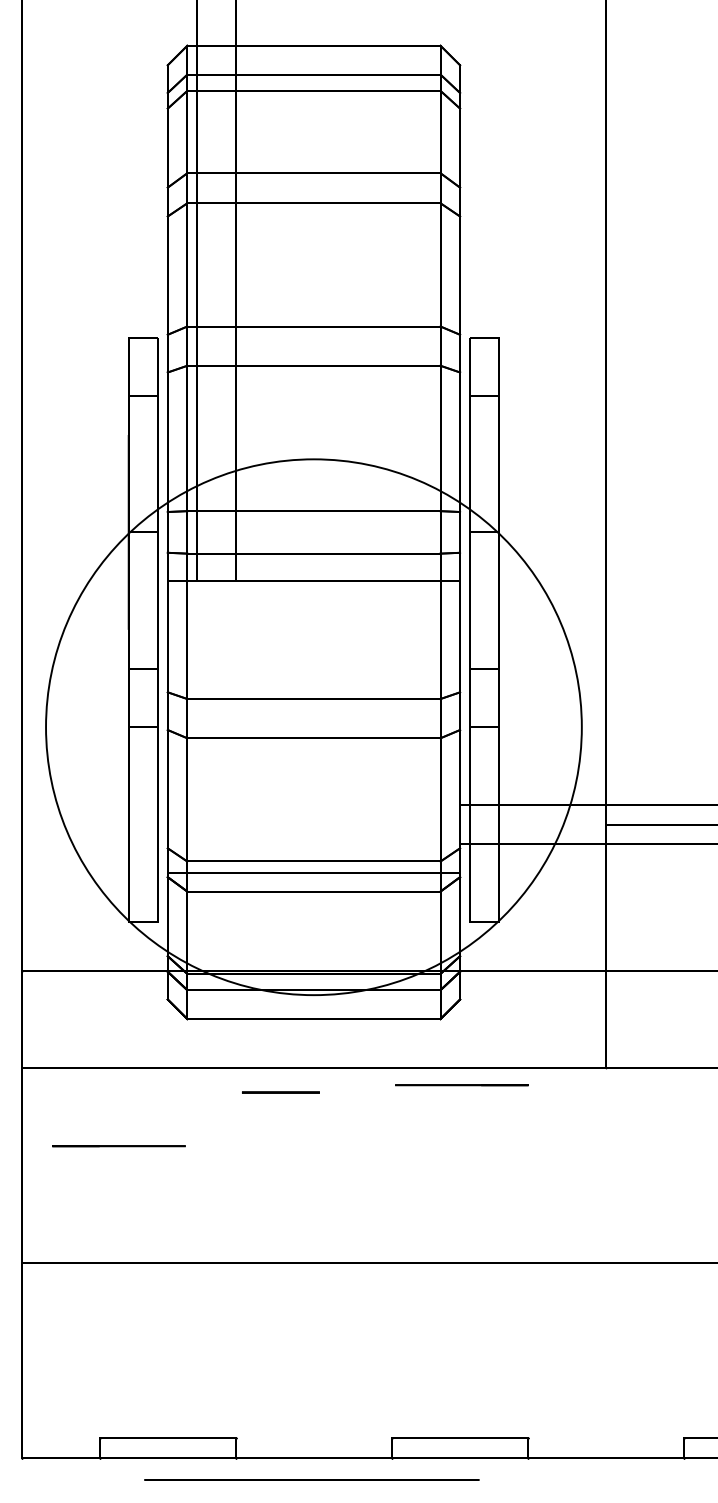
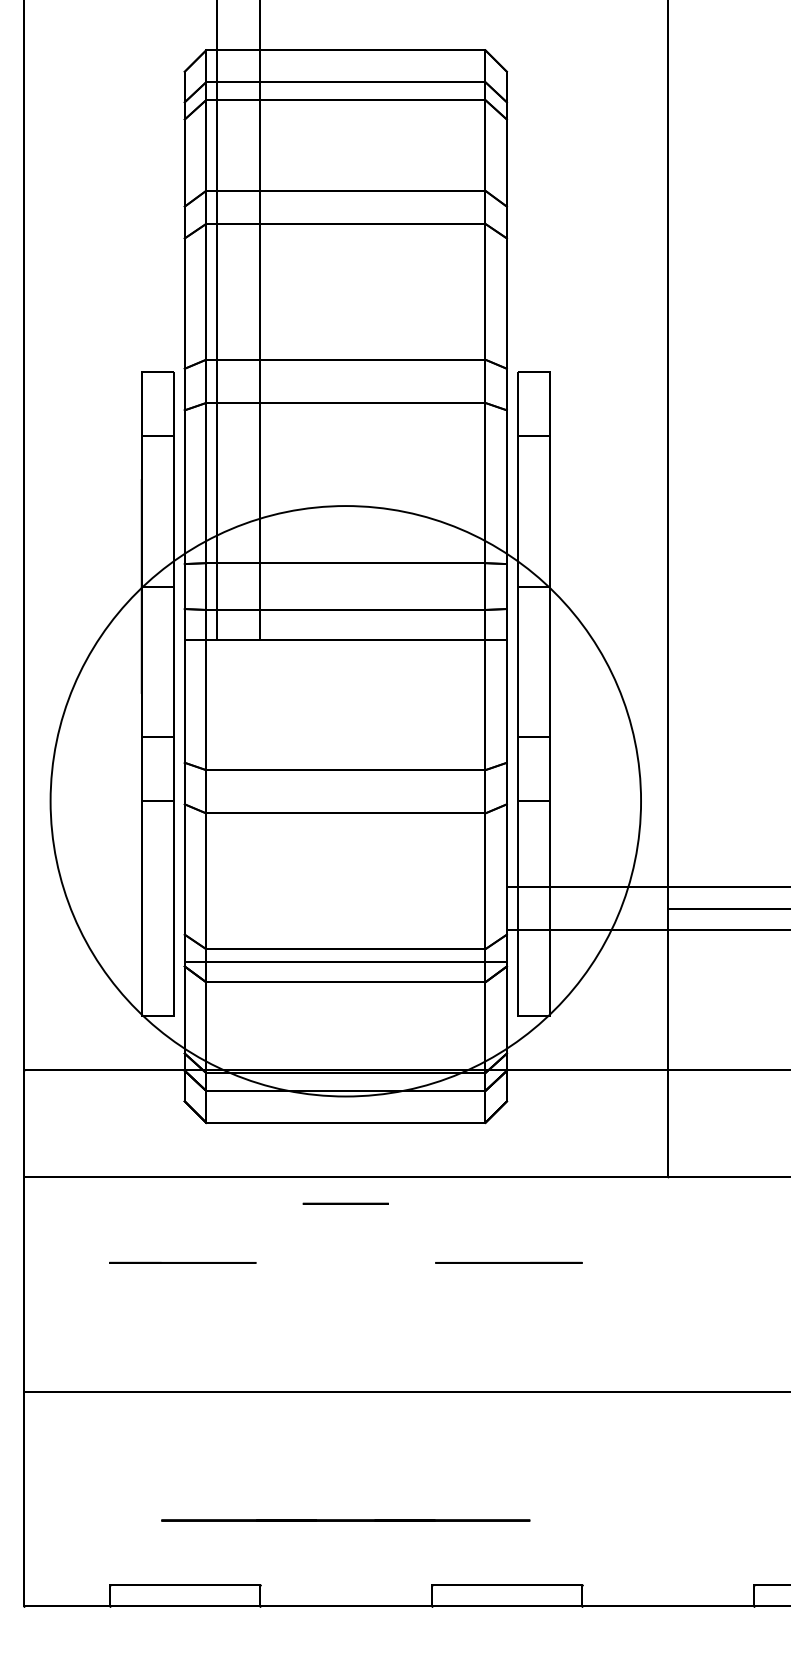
line: (461, 1085) -> (508, 1263), moved
line: (280, 1092) -> (345, 1203), moved
line: (118, 1146) -> (182, 1263), moved
line: (311, 1479) -> (345, 1520), moved

